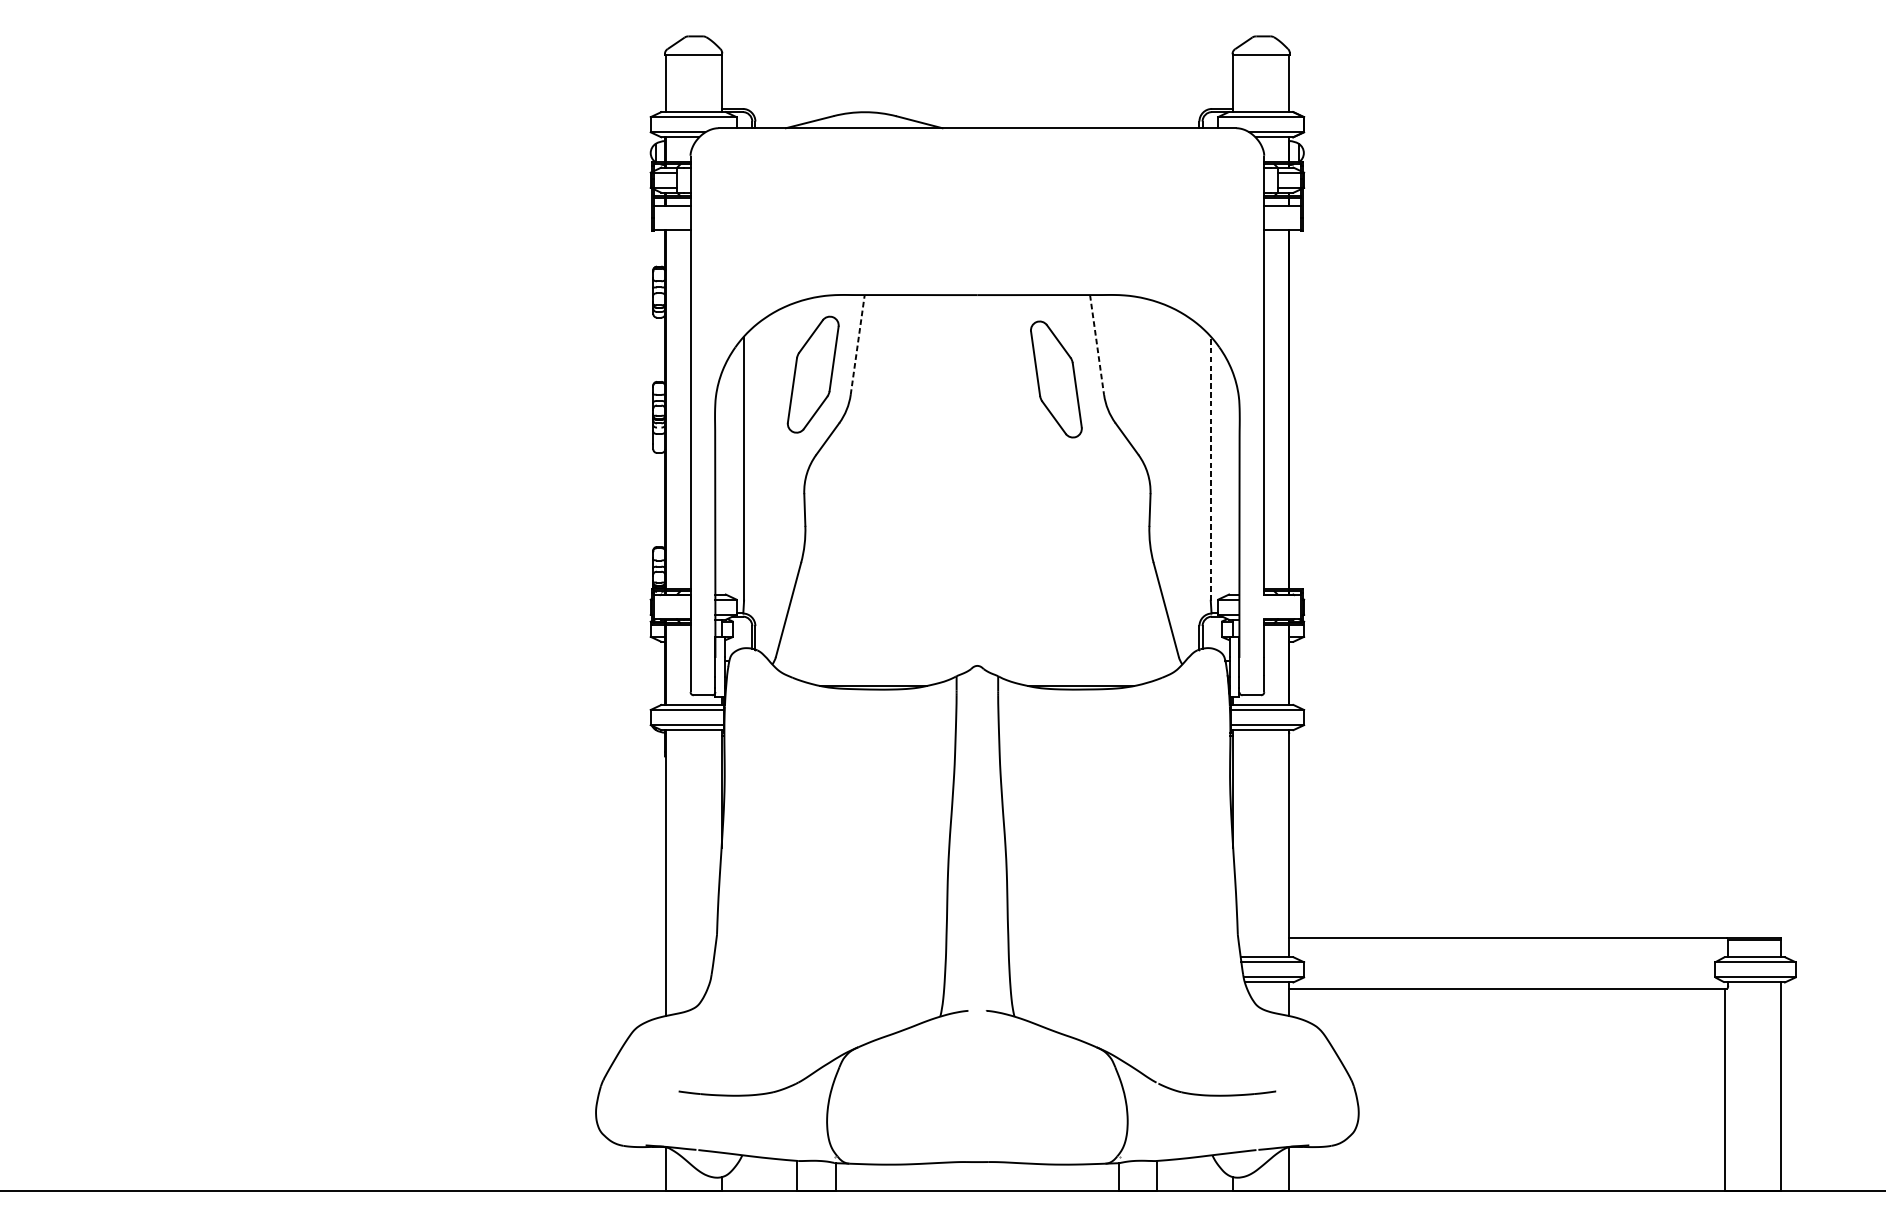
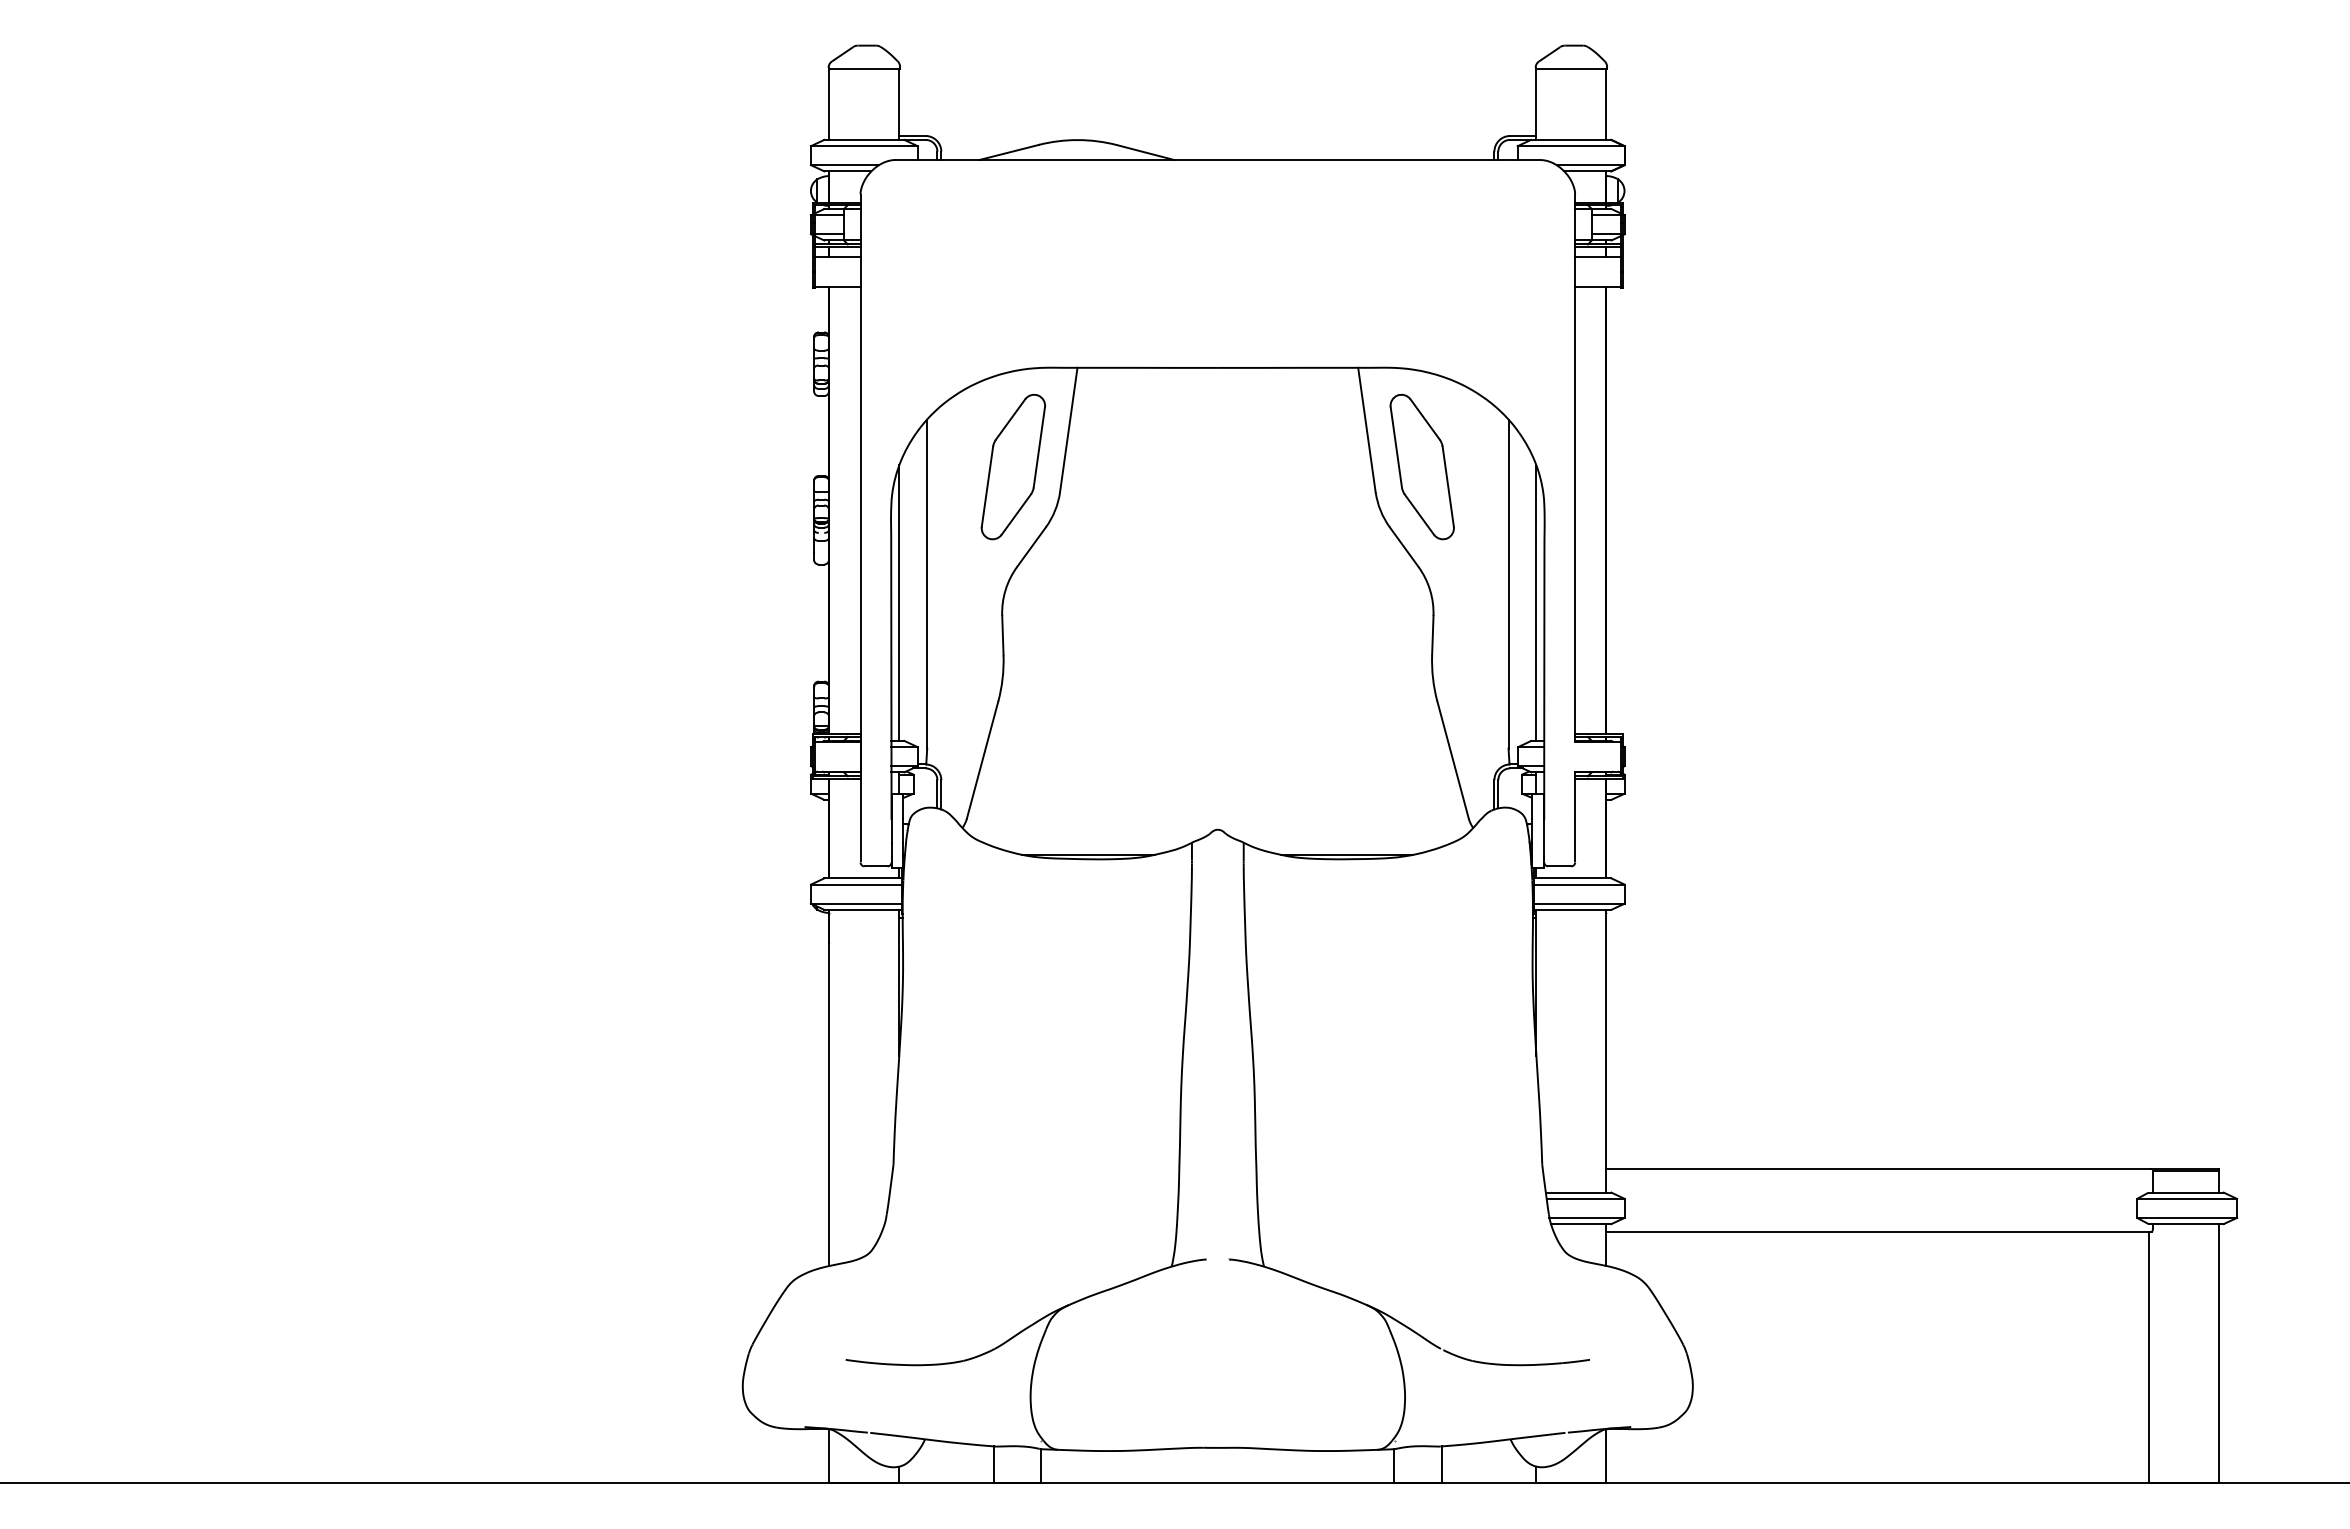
line: (857, 345) -> (1068, 430), dashed -> solid
line: (1096, 345) -> (1366, 430), dashed -> solid
part: (1055, 379) -> (1421, 466), moved
line: (1210, 468) -> (1508, 584), dashed -> solid
line: (721, 483) -> (899, 602), added
line: (1233, 483) -> (1536, 602), added

